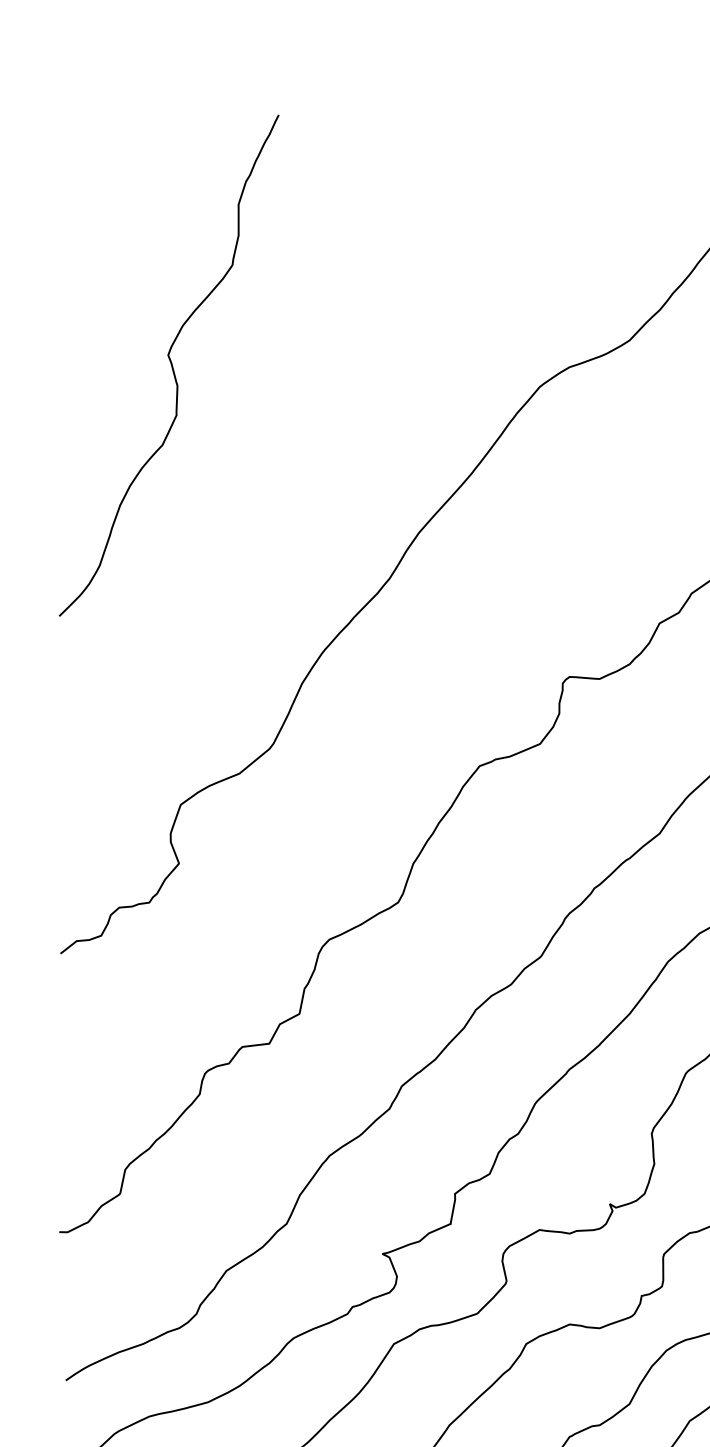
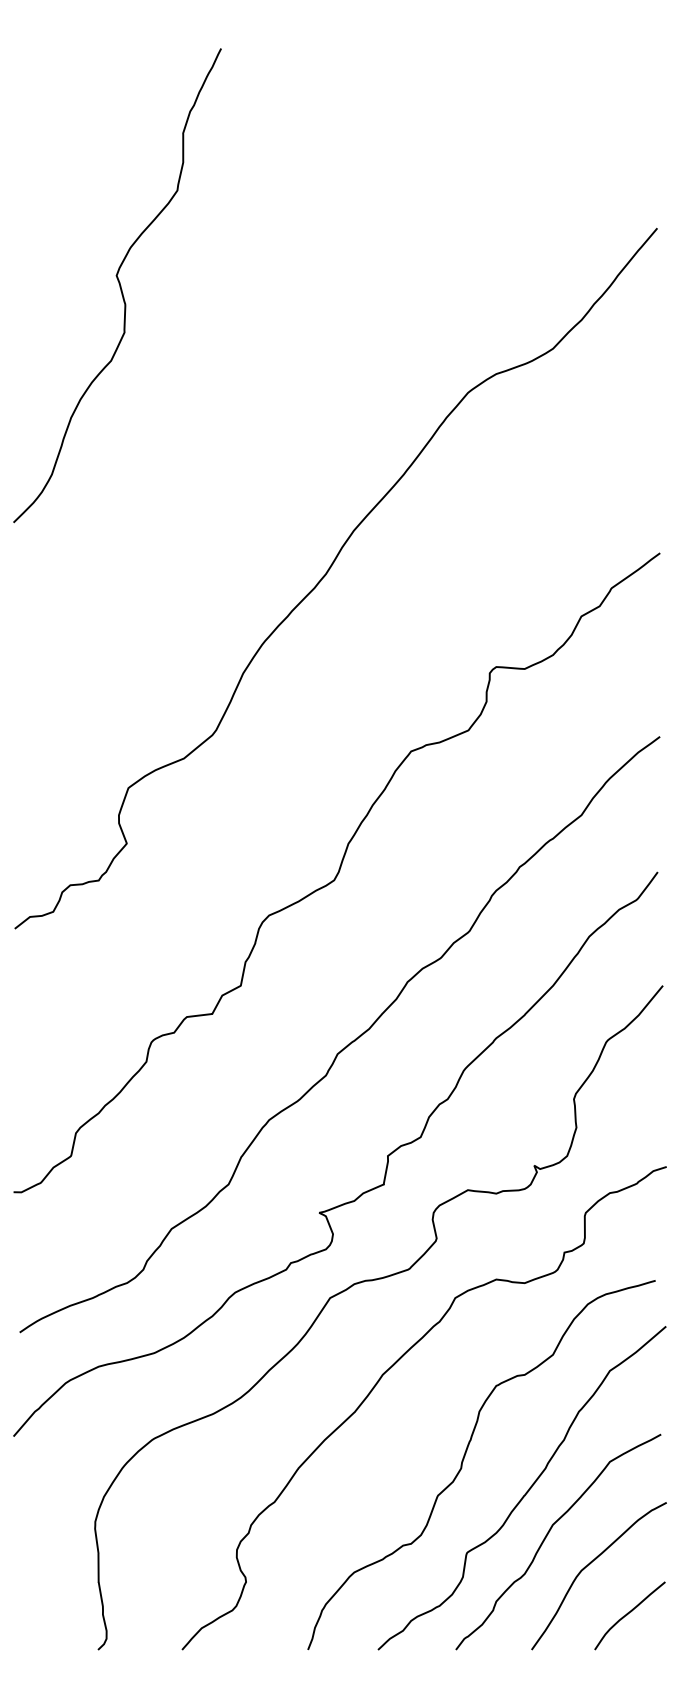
curve: (171, 365) -> (119, 285), moved

